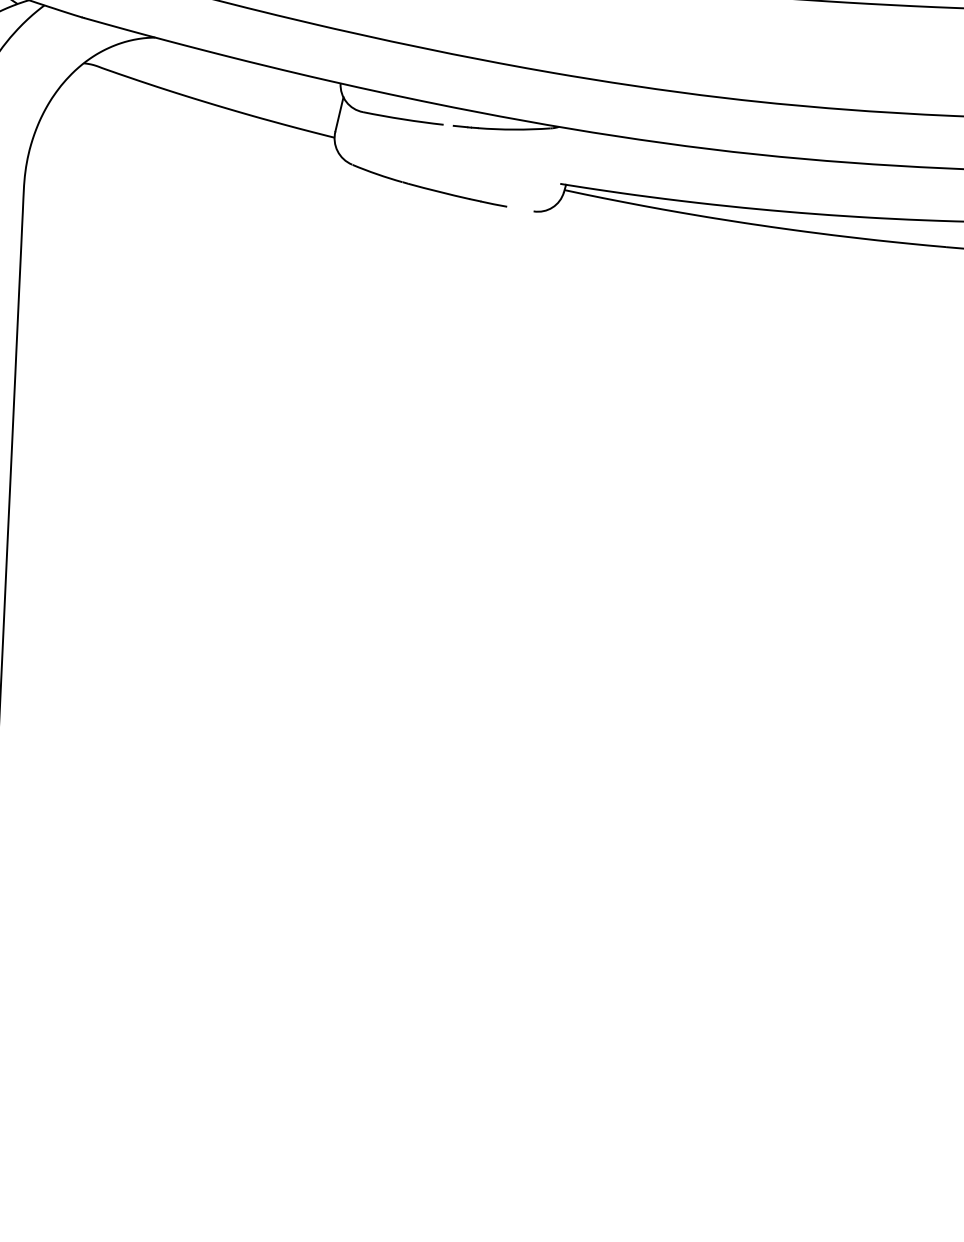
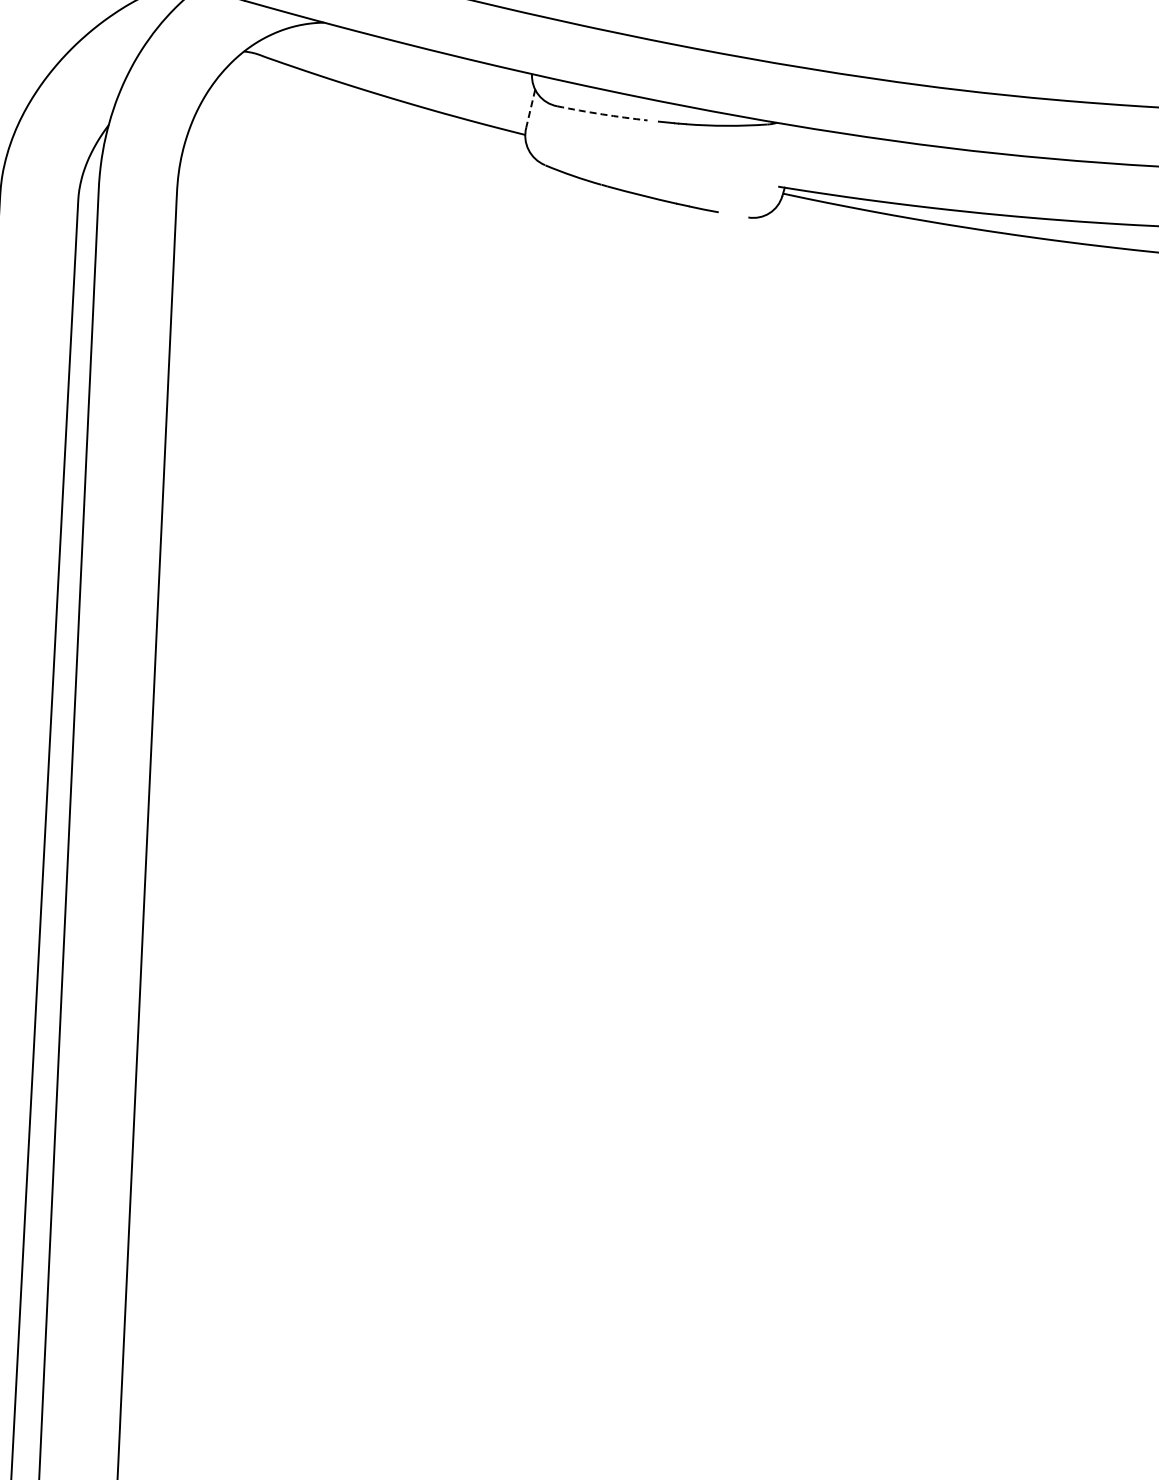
line: (339, 114) -> (530, 108), solid -> dashed
arc: (403, 119) -> (602, 114), solid -> dashed

